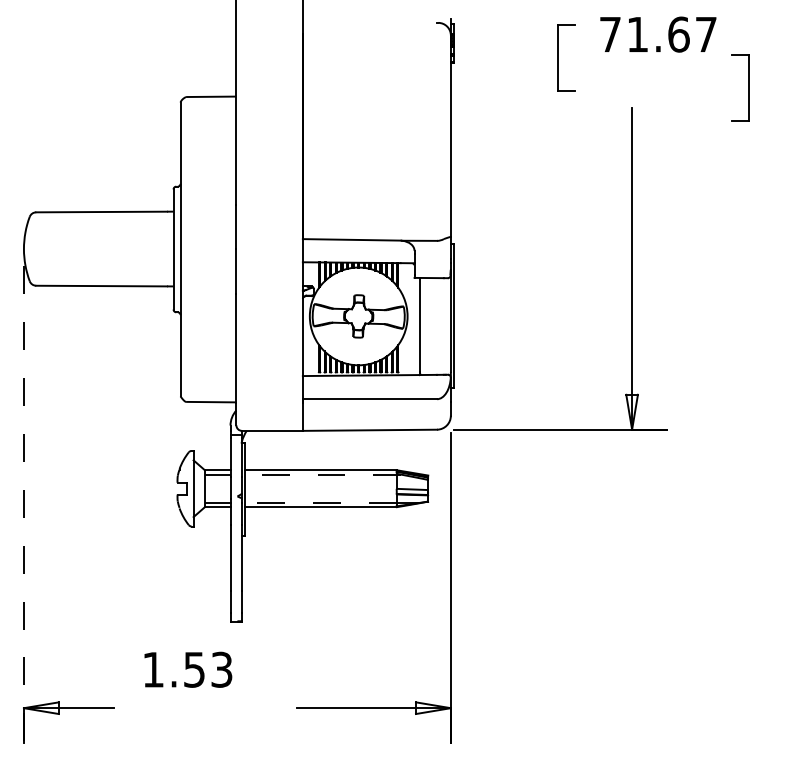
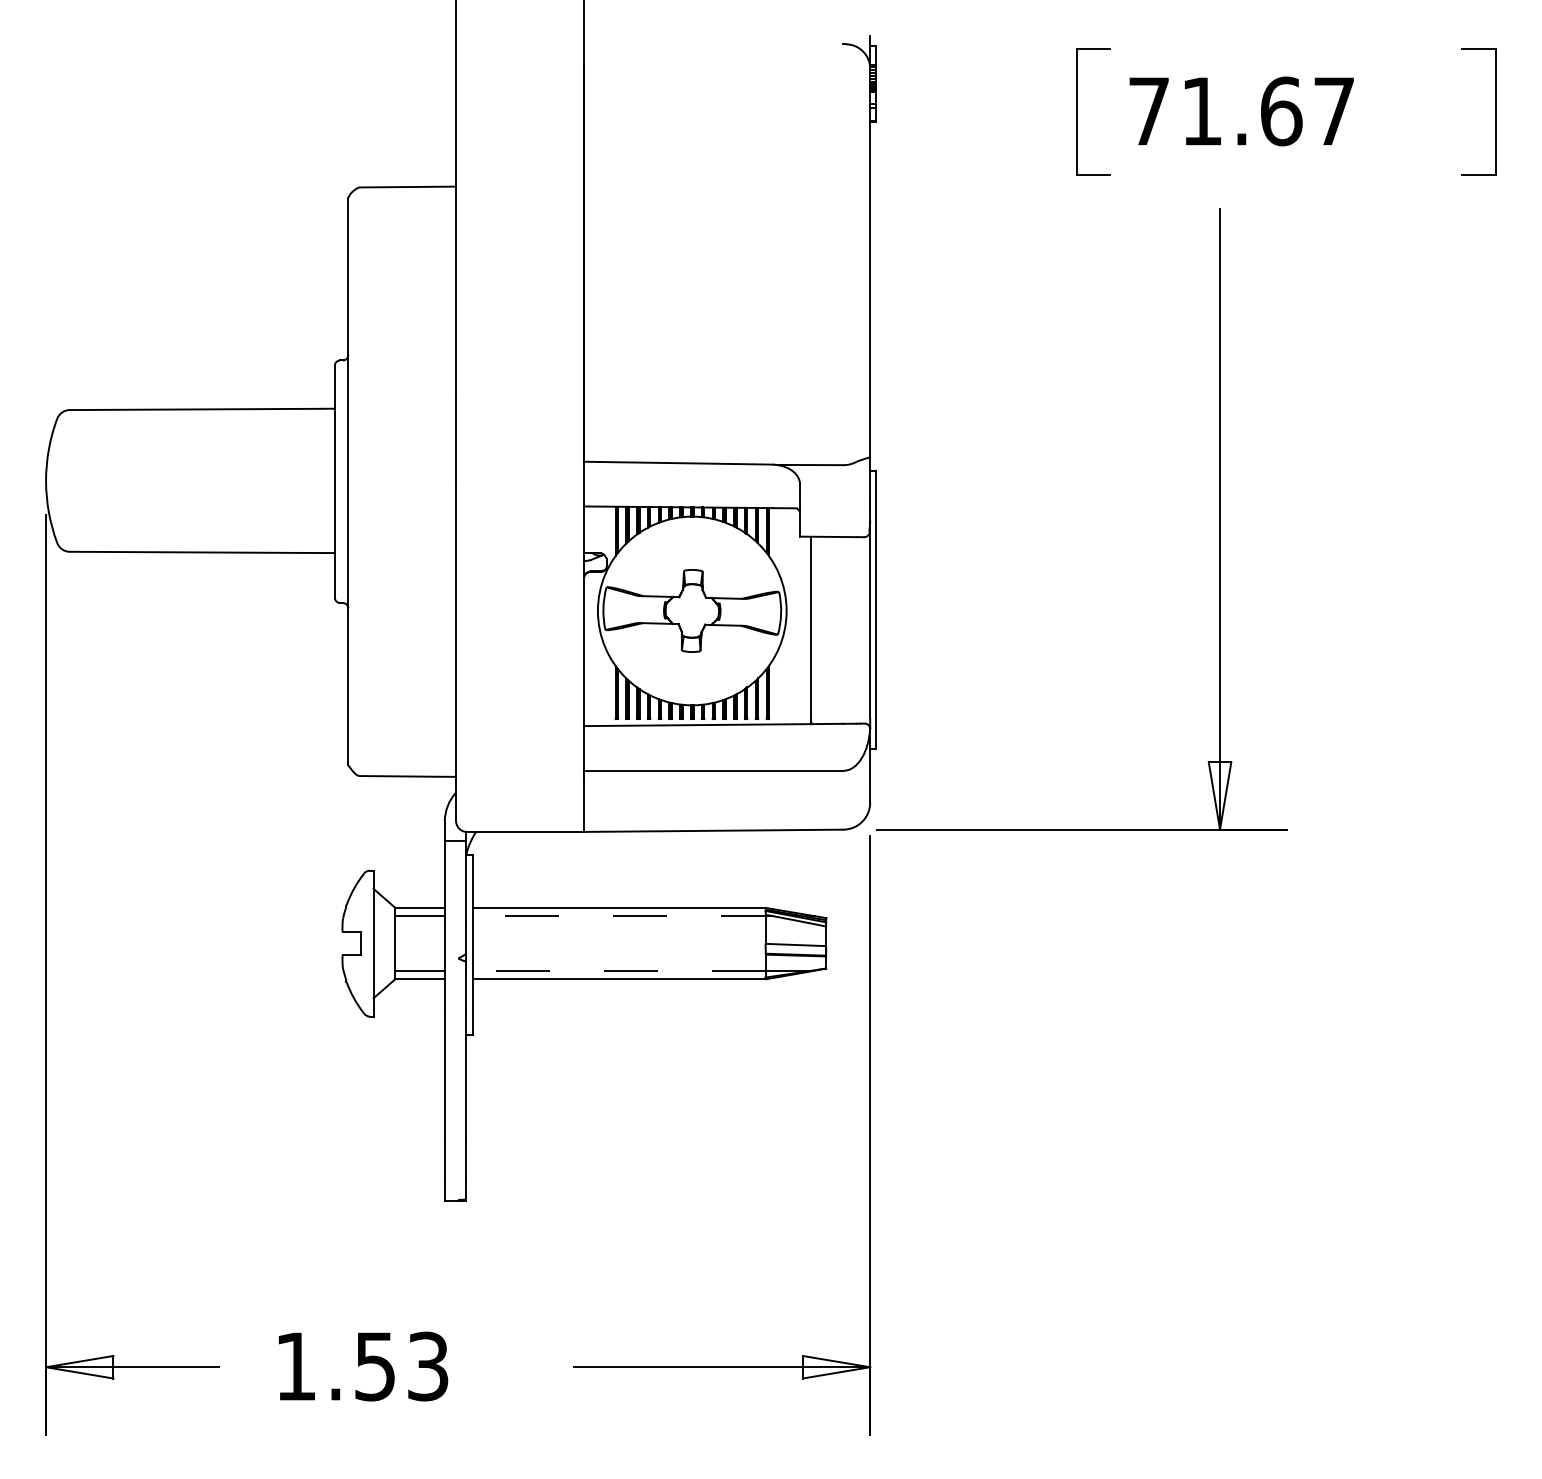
text: (658, 34) -> (1242, 111), moved
part: (748, 87) -> (1494, 111), moved
line: (23, 505) -> (45, 975), dashed -> solid
text: (188, 669) -> (363, 1365), moved

